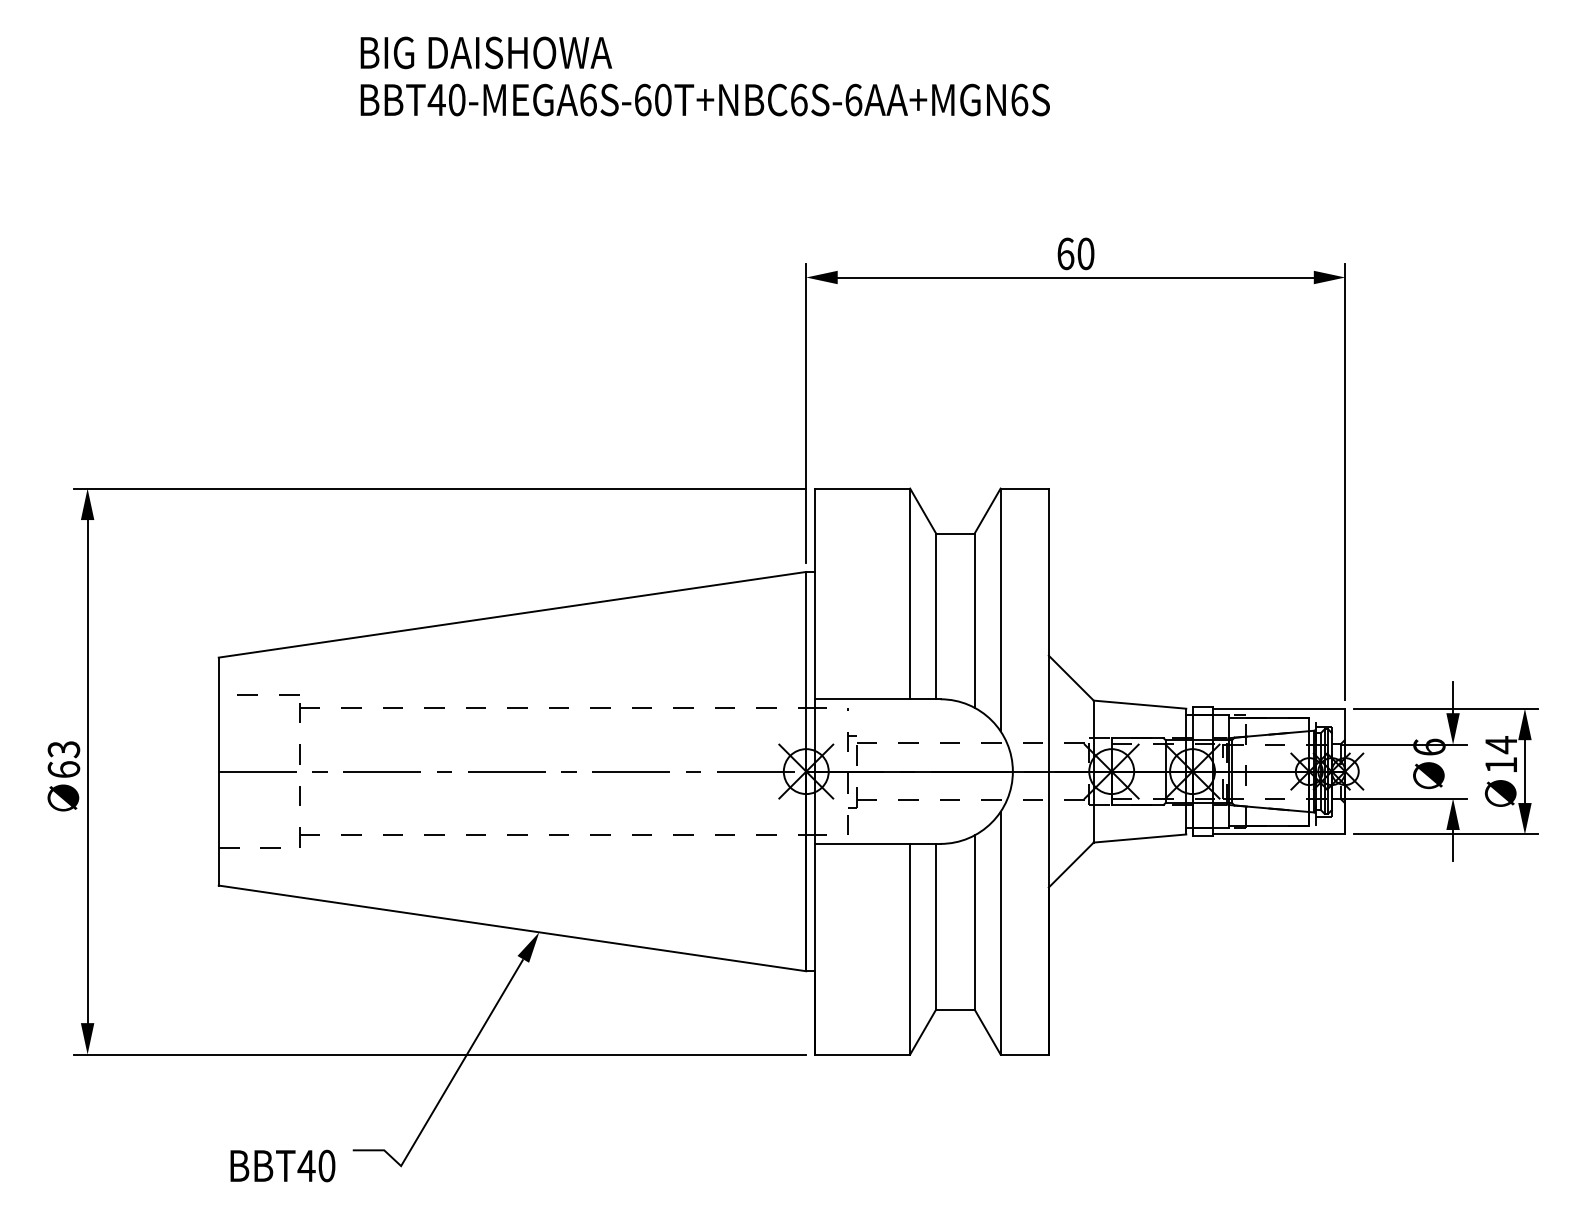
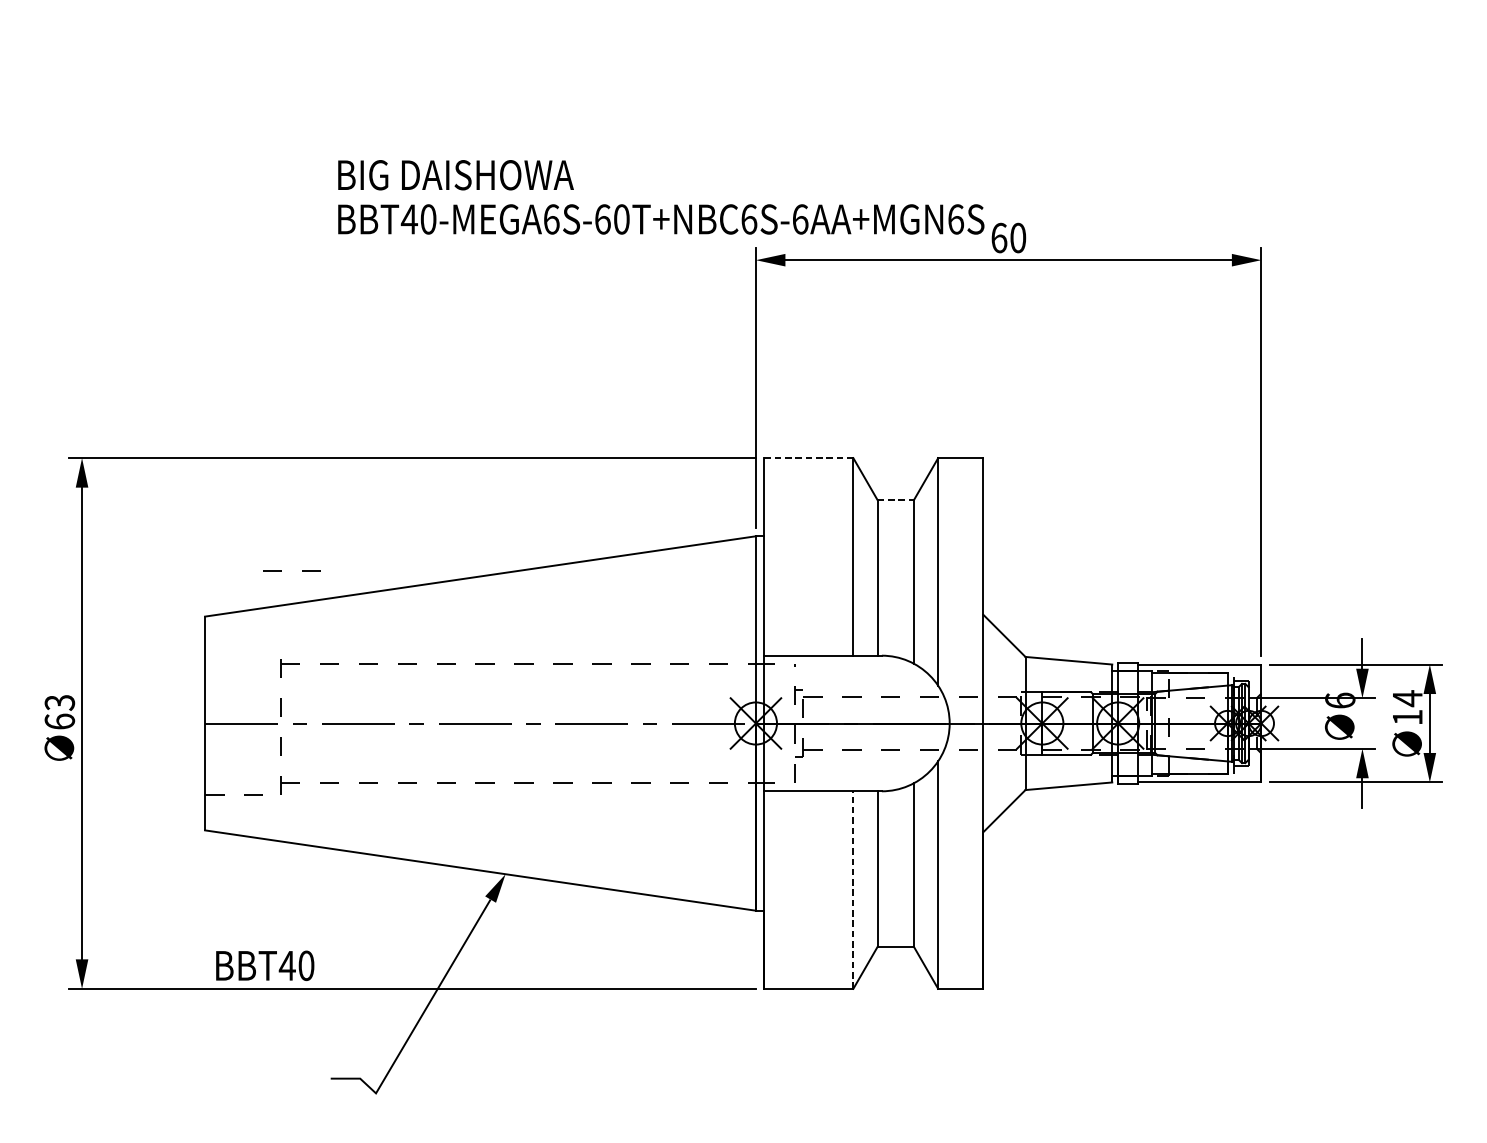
text: (704, 76) -> (660, 197), moved
line: (863, 488) -> (809, 458), solid -> dashed
line: (955, 533) -> (895, 500), solid -> dashed
line: (257, 694) -> (281, 570), moved
line: (910, 948) -> (853, 889), solid -> dashed
text: (282, 1165) -> (264, 965), moved

